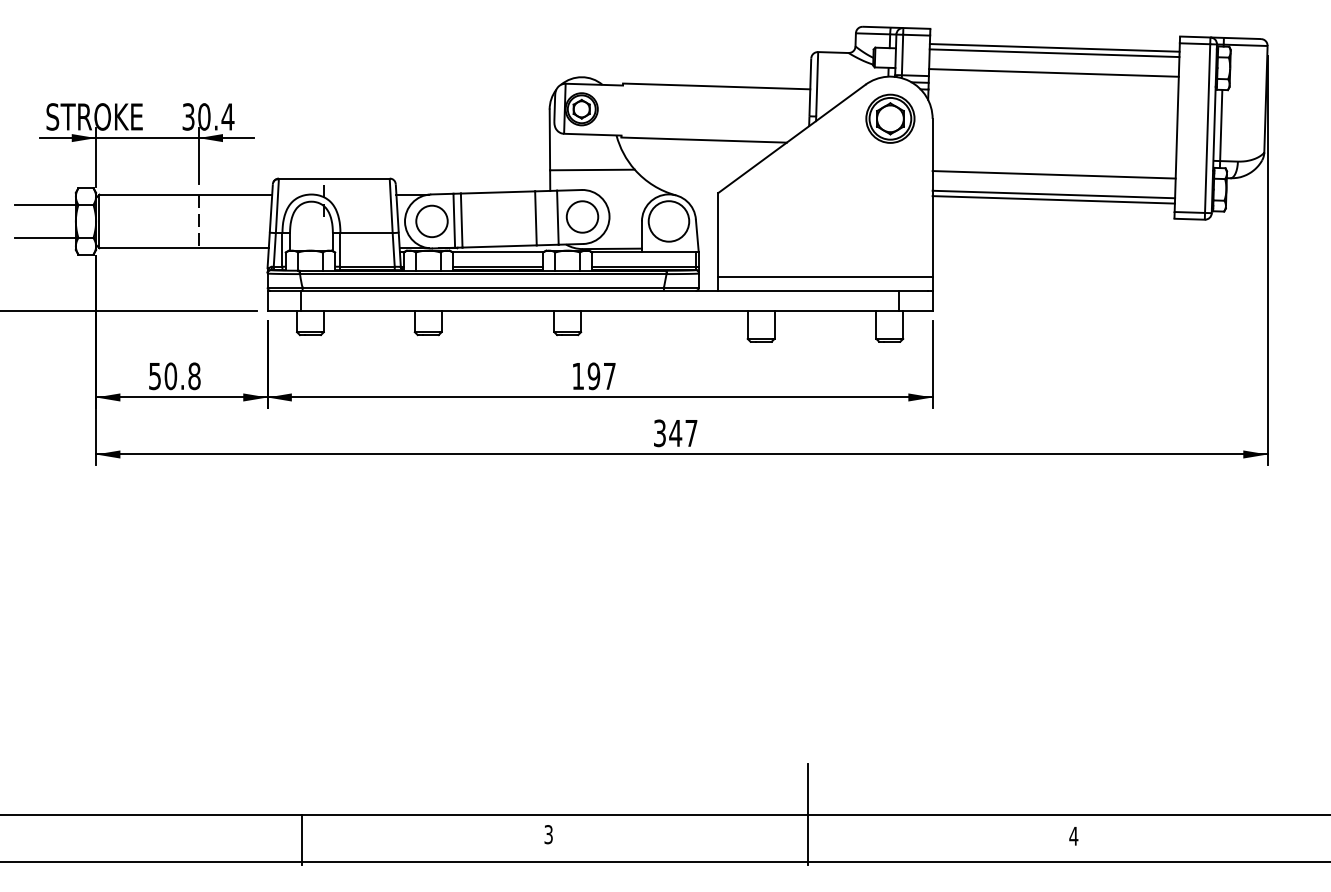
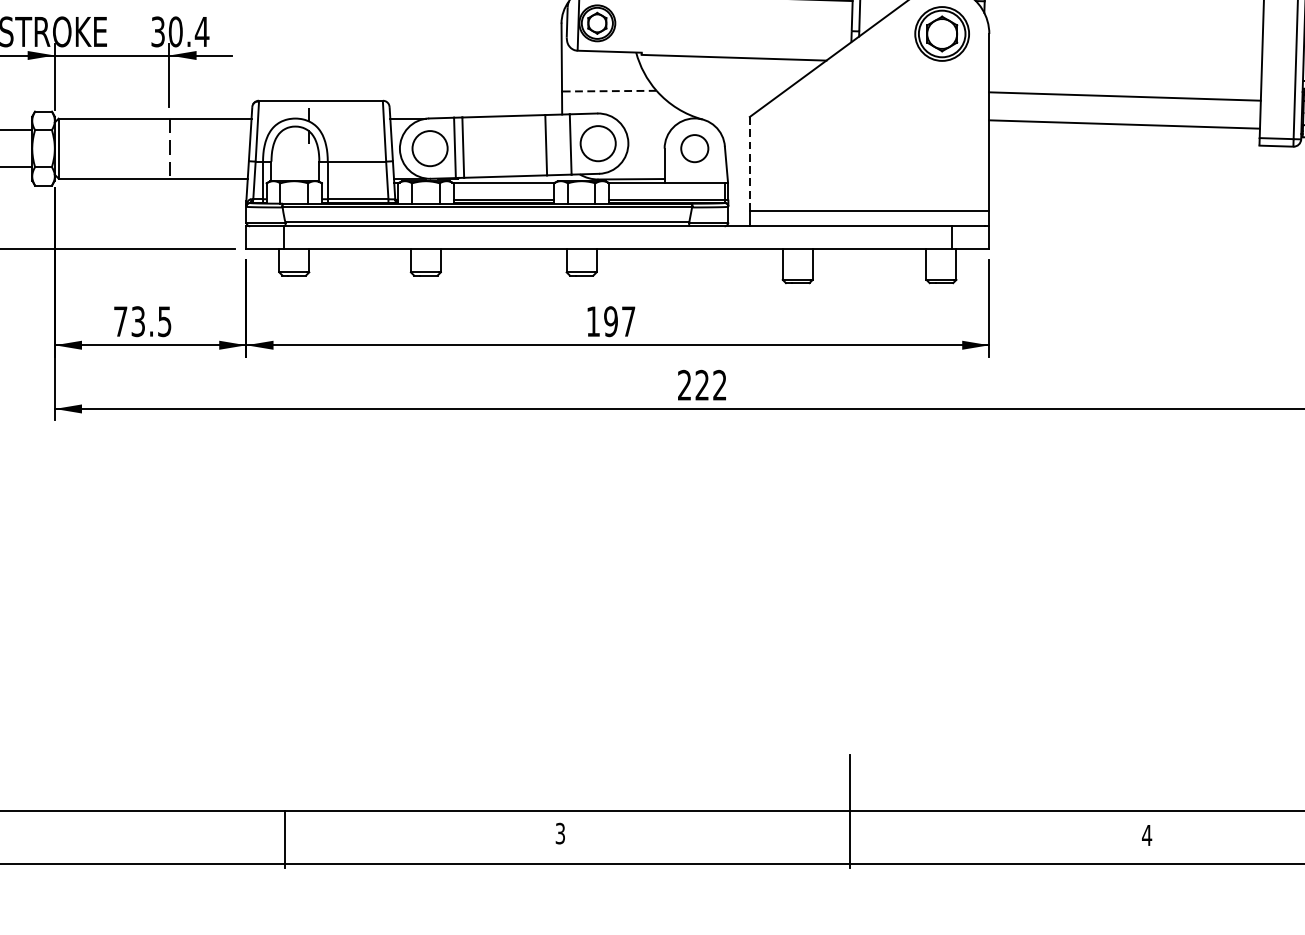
line: (591, 170) -> (608, 91), solid -> dashed
line: (1053, 194) -> (1124, 118), removed
circle: (668, 221) -> (694, 148), size x0.6
line: (718, 235) -> (750, 164), solid -> dashed
text: (174, 376) -> (142, 321), 50.8 -> 73.5
text: (675, 433) -> (702, 385), 347 -> 222

